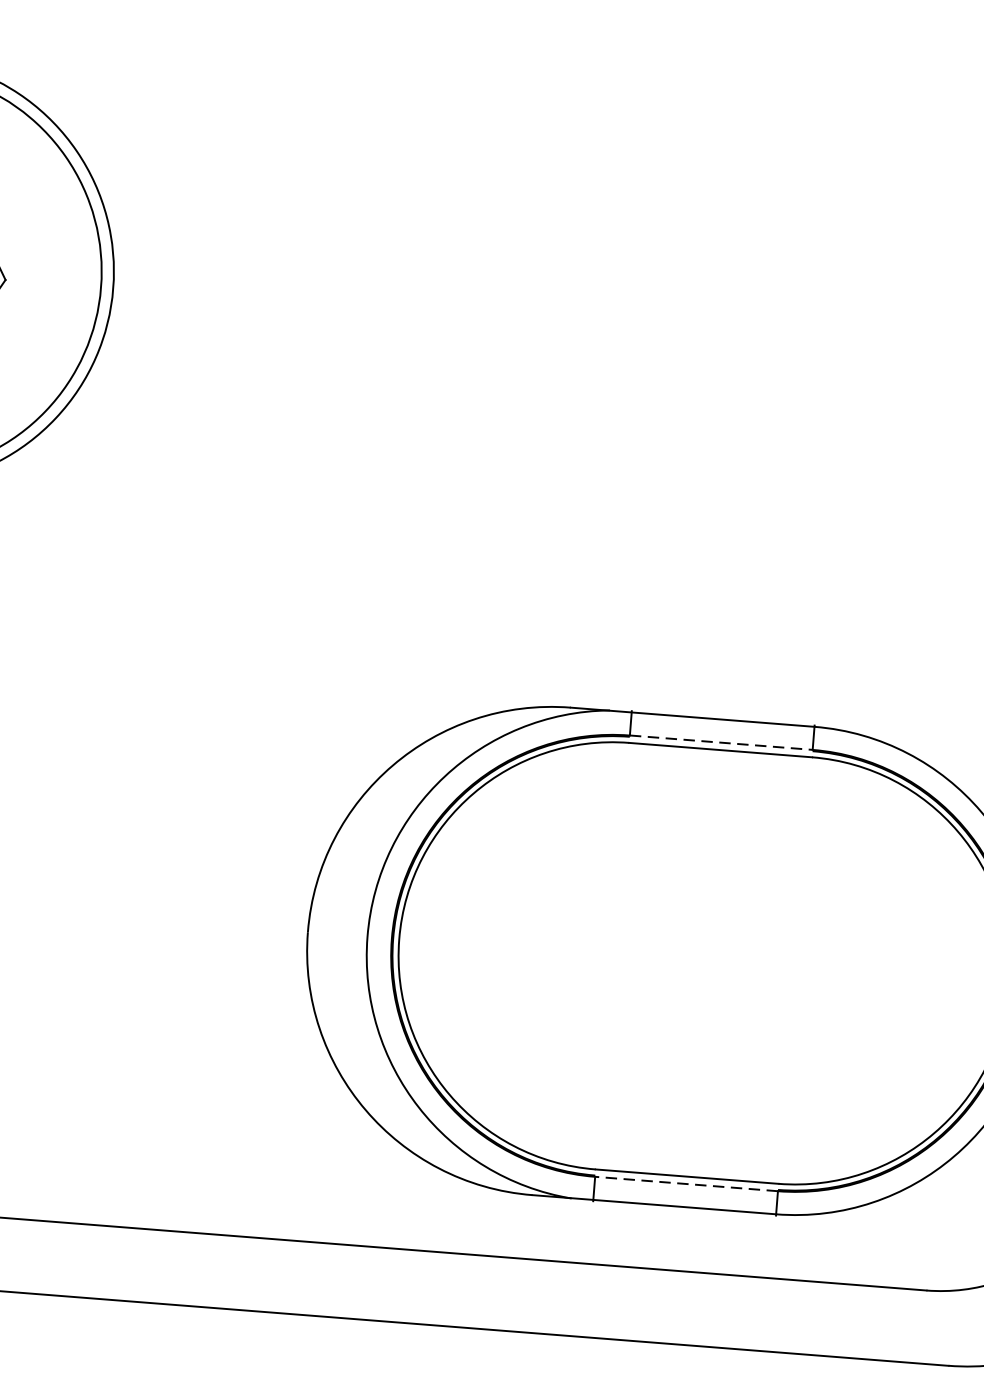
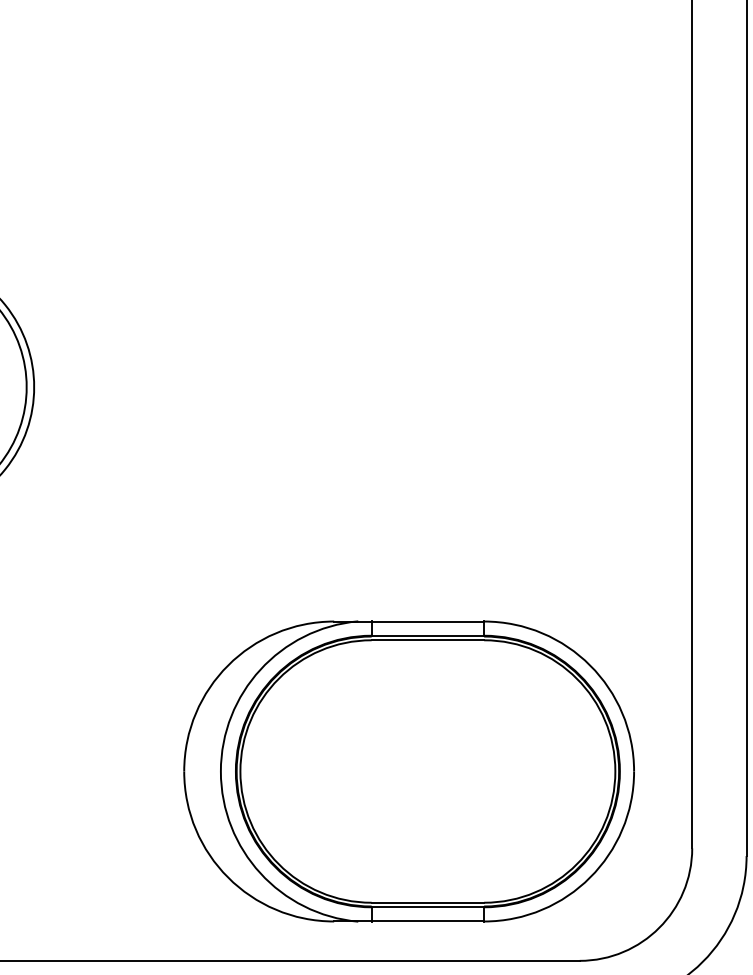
line: (722, 742) -> (428, 635), dashed -> solid
line: (685, 1184) -> (427, 907), dashed -> solid

